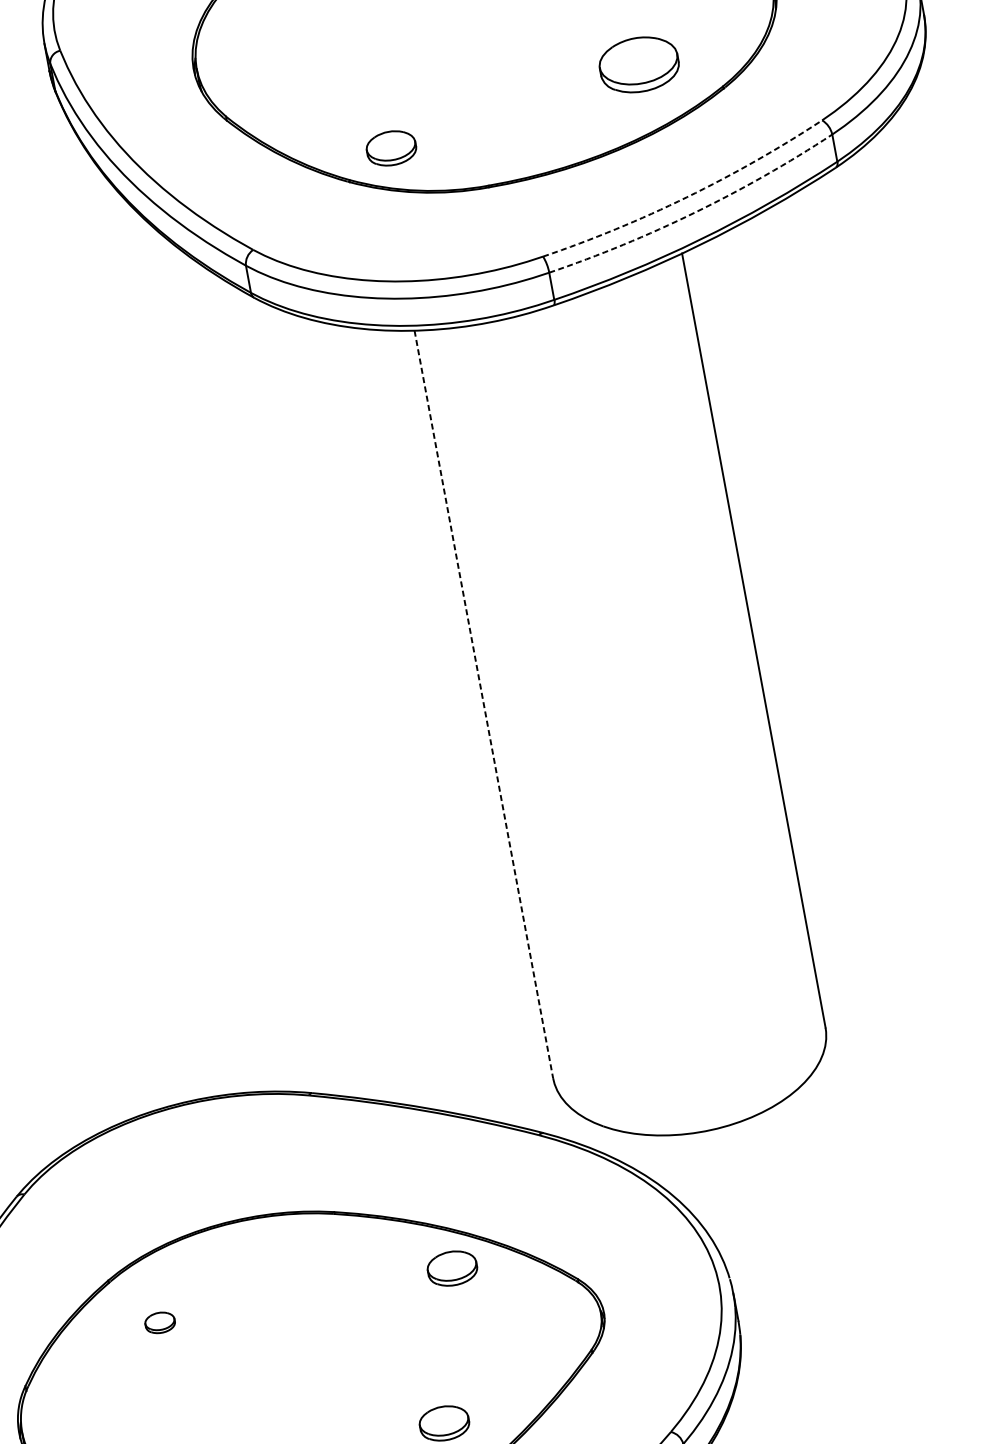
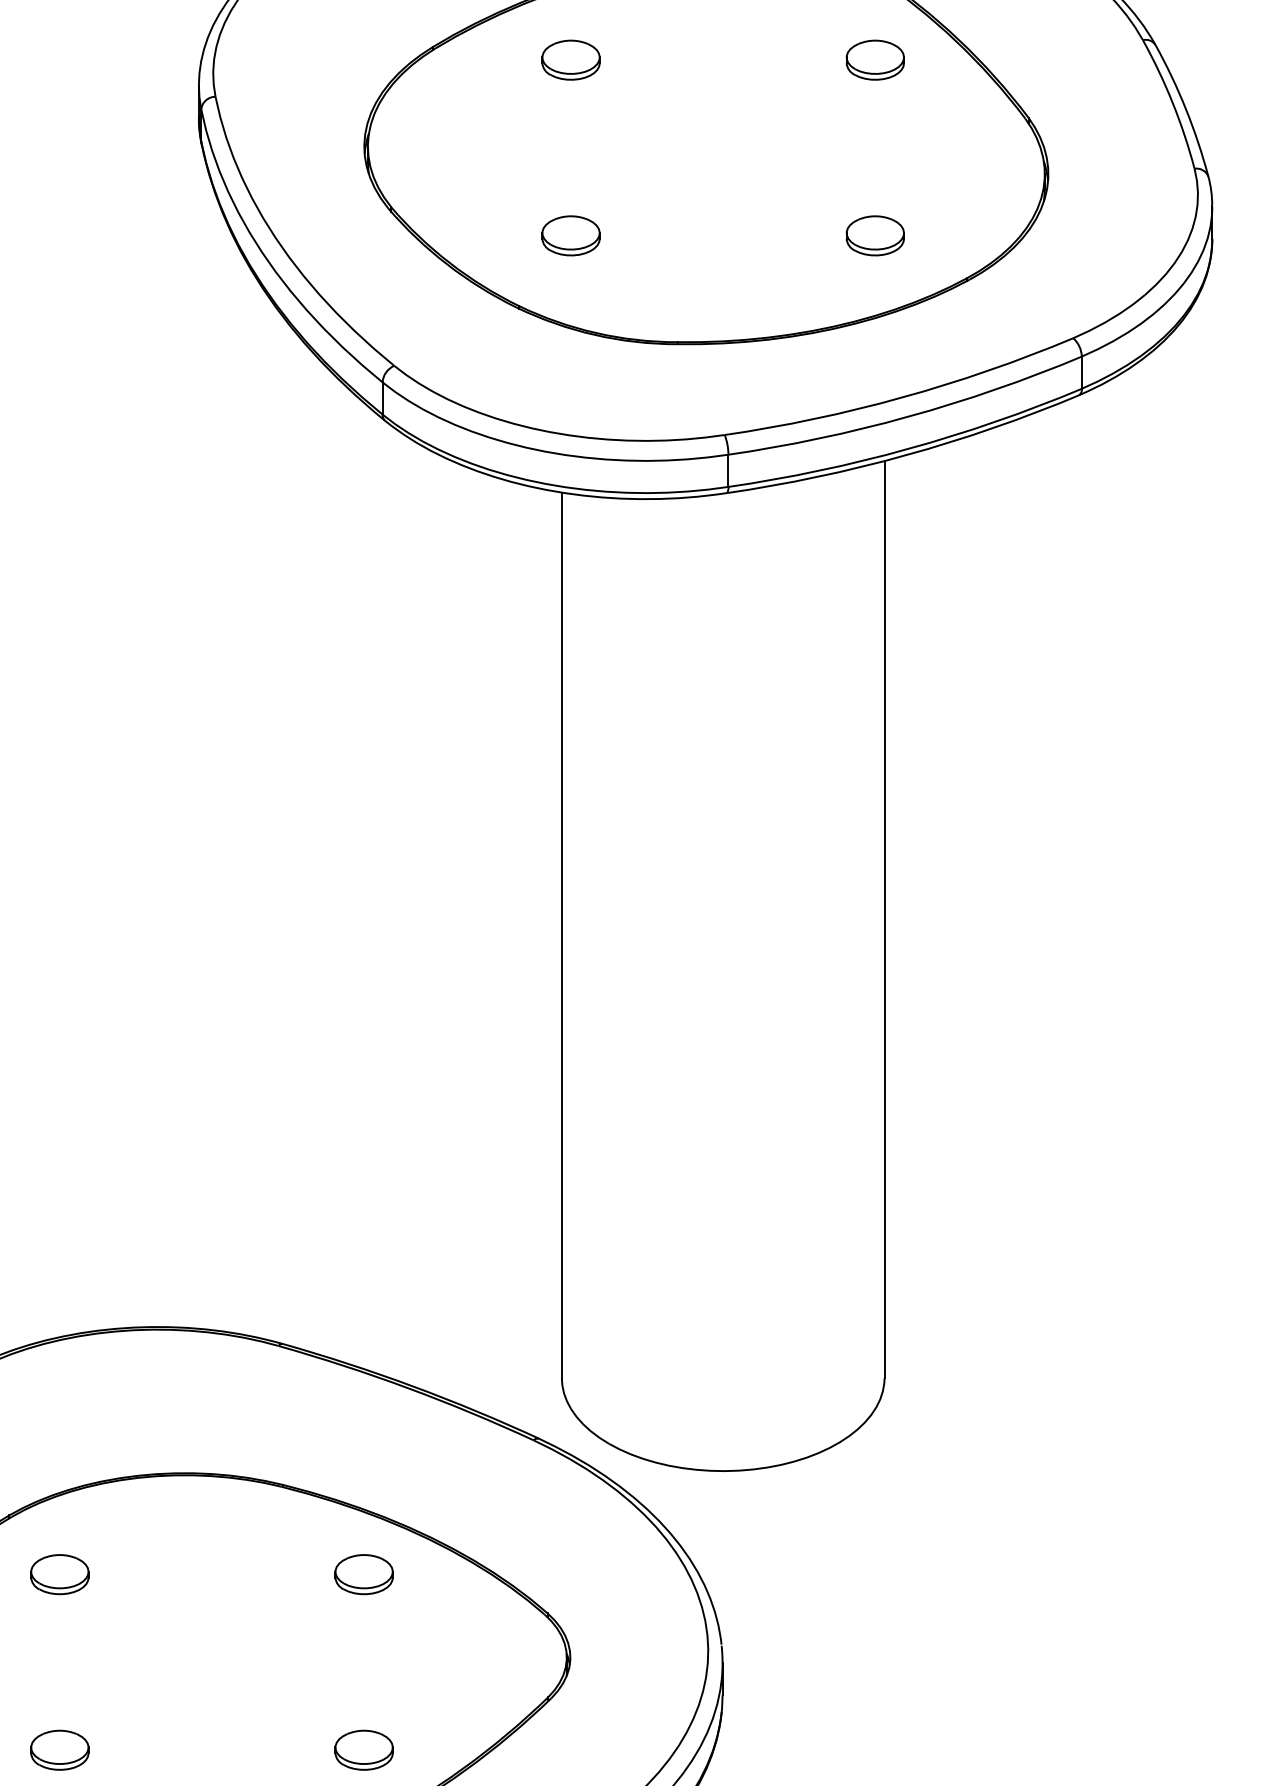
part: (638, 64) -> (874, 235), size x0.62
part: (390, 148) -> (570, 235), moved
arc: (687, 197) -> (902, 397), dashed -> solid
arc: (695, 212) -> (908, 416), dashed -> solid
line: (483, 704) -> (561, 935), dashed -> solid
part: (451, 1268) -> (363, 1574), moved
part: (159, 1322) -> (59, 1574), size x1.67

